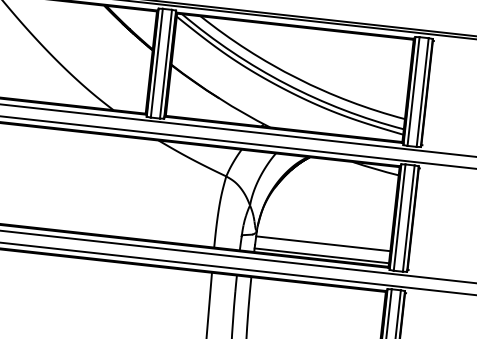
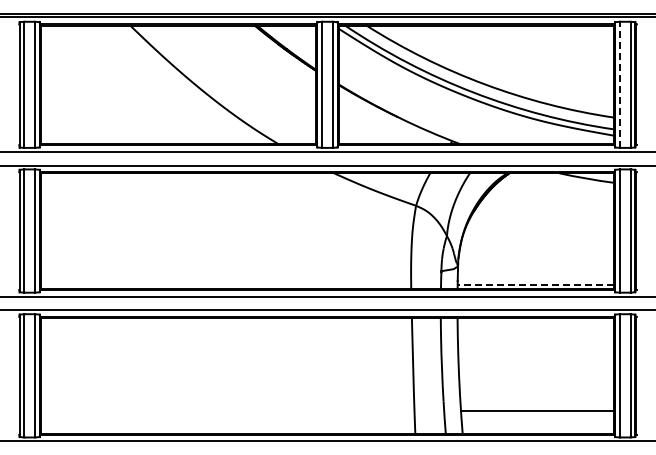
line: (413, 91) -> (619, 84), solid -> dashed
line: (323, 243) -> (535, 270), removed
line: (321, 255) -> (535, 284), solid -> dashed

